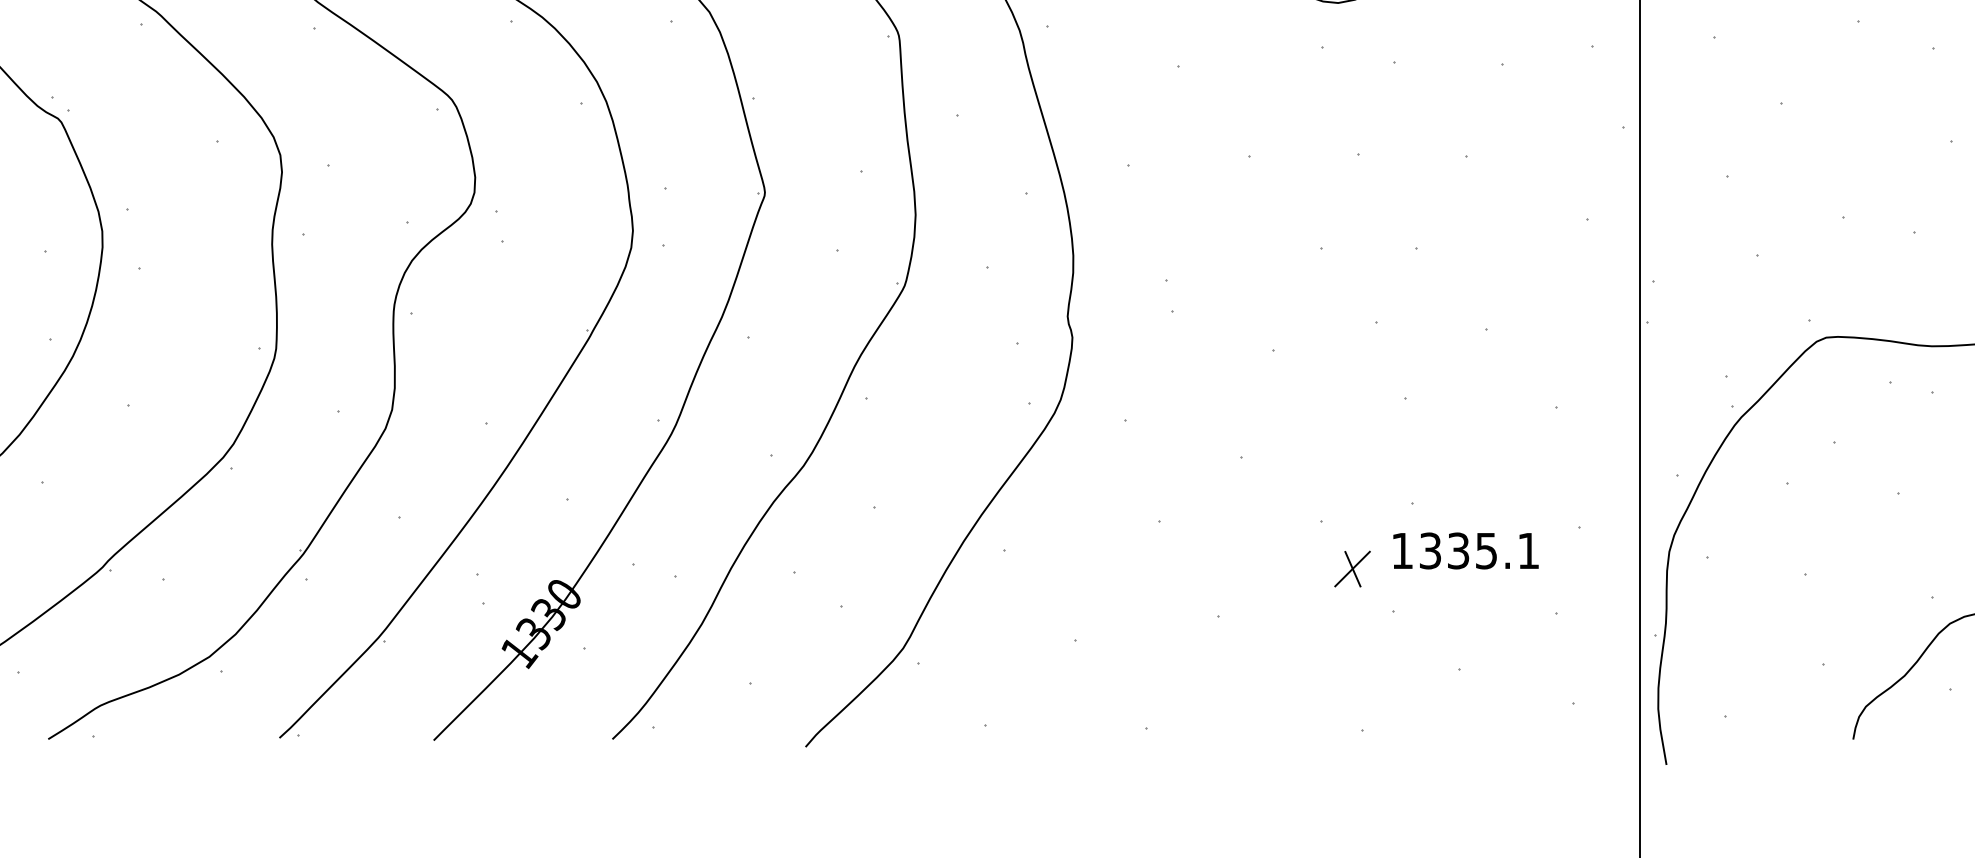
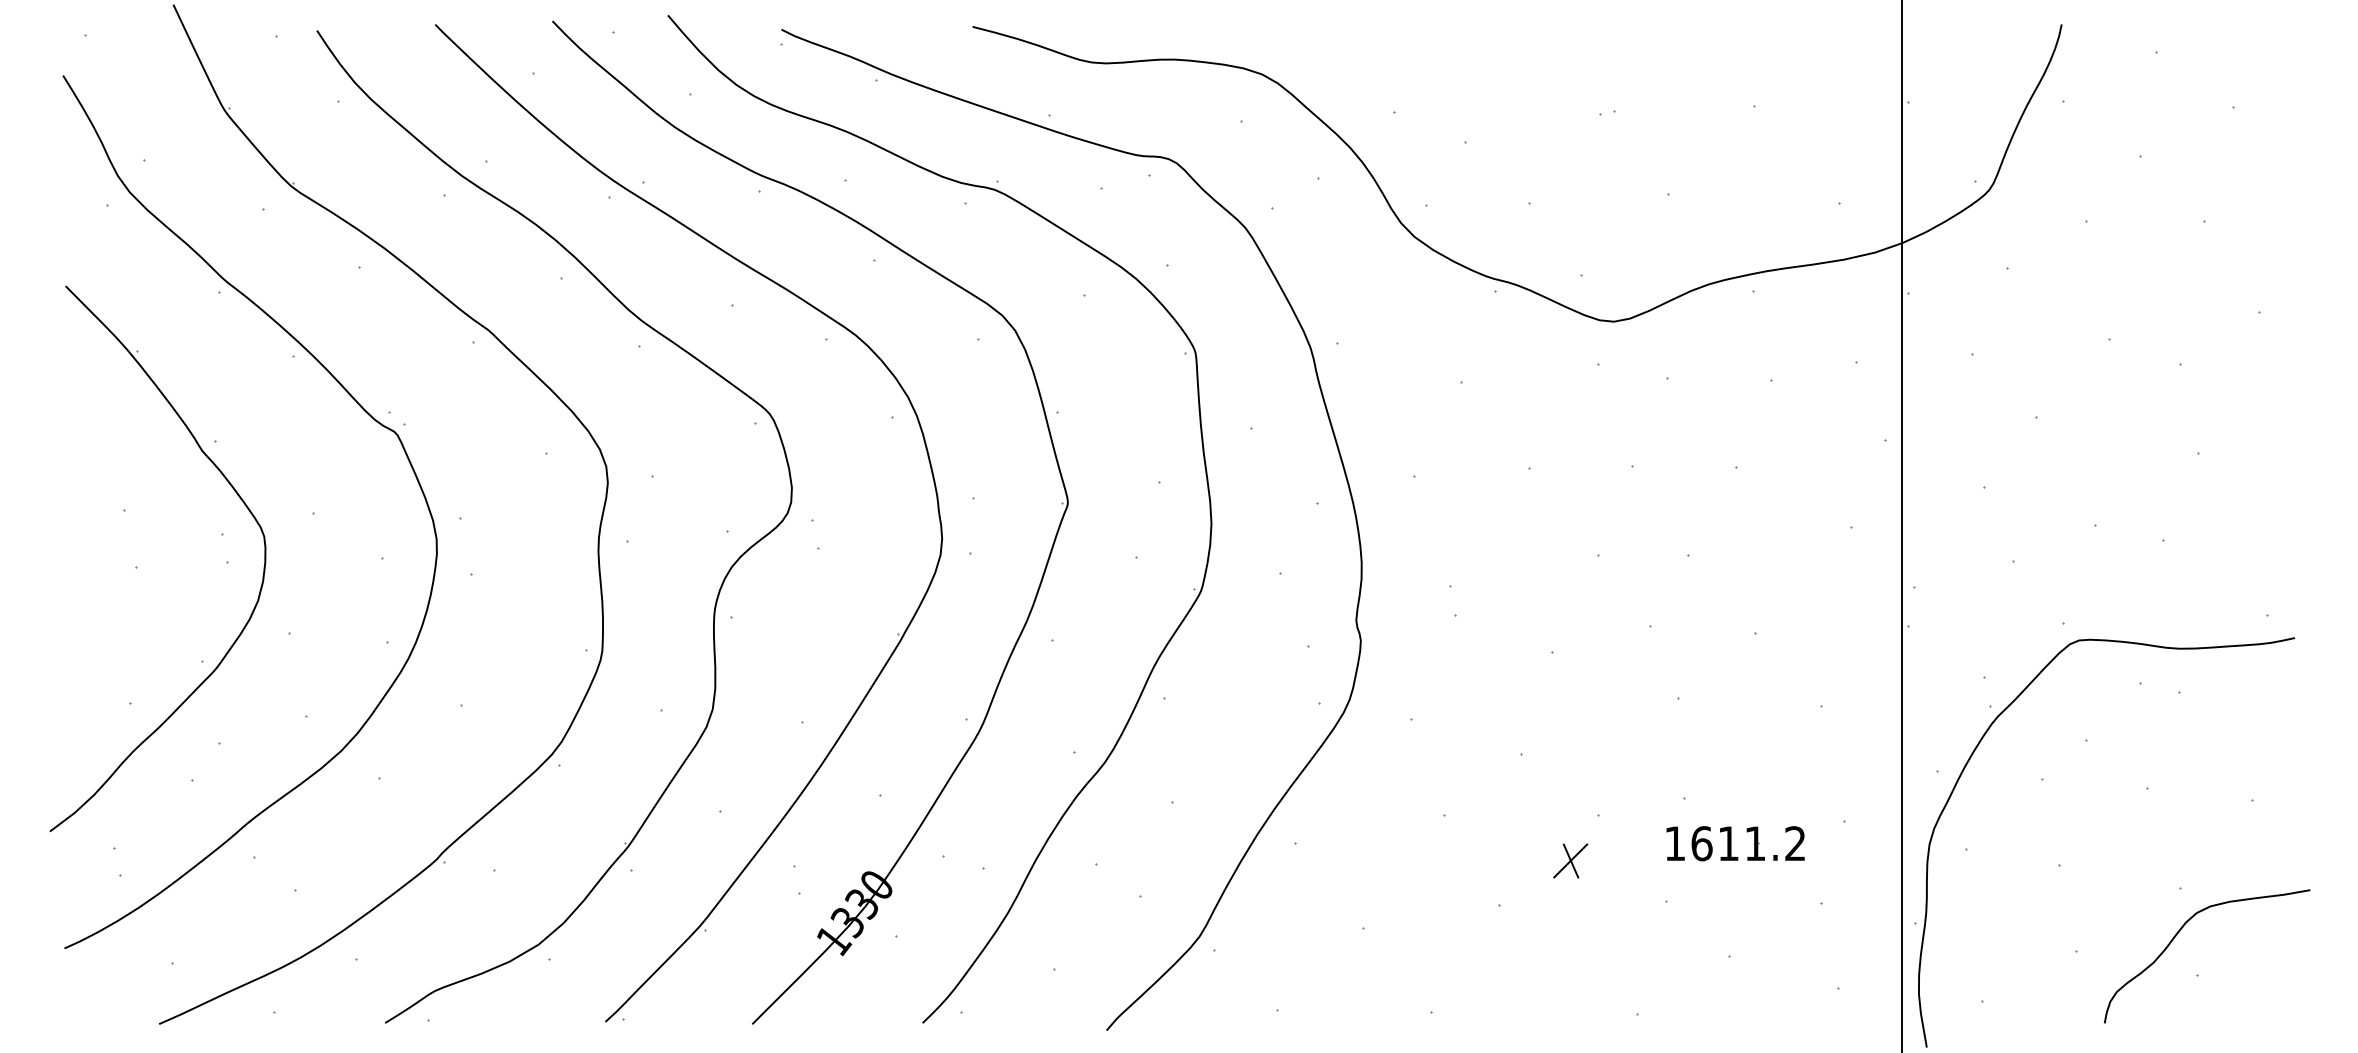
text: (1478, 550) -> (1747, 843), 1335.1 -> 1611.2
part: (1352, 568) -> (1570, 860), moved

